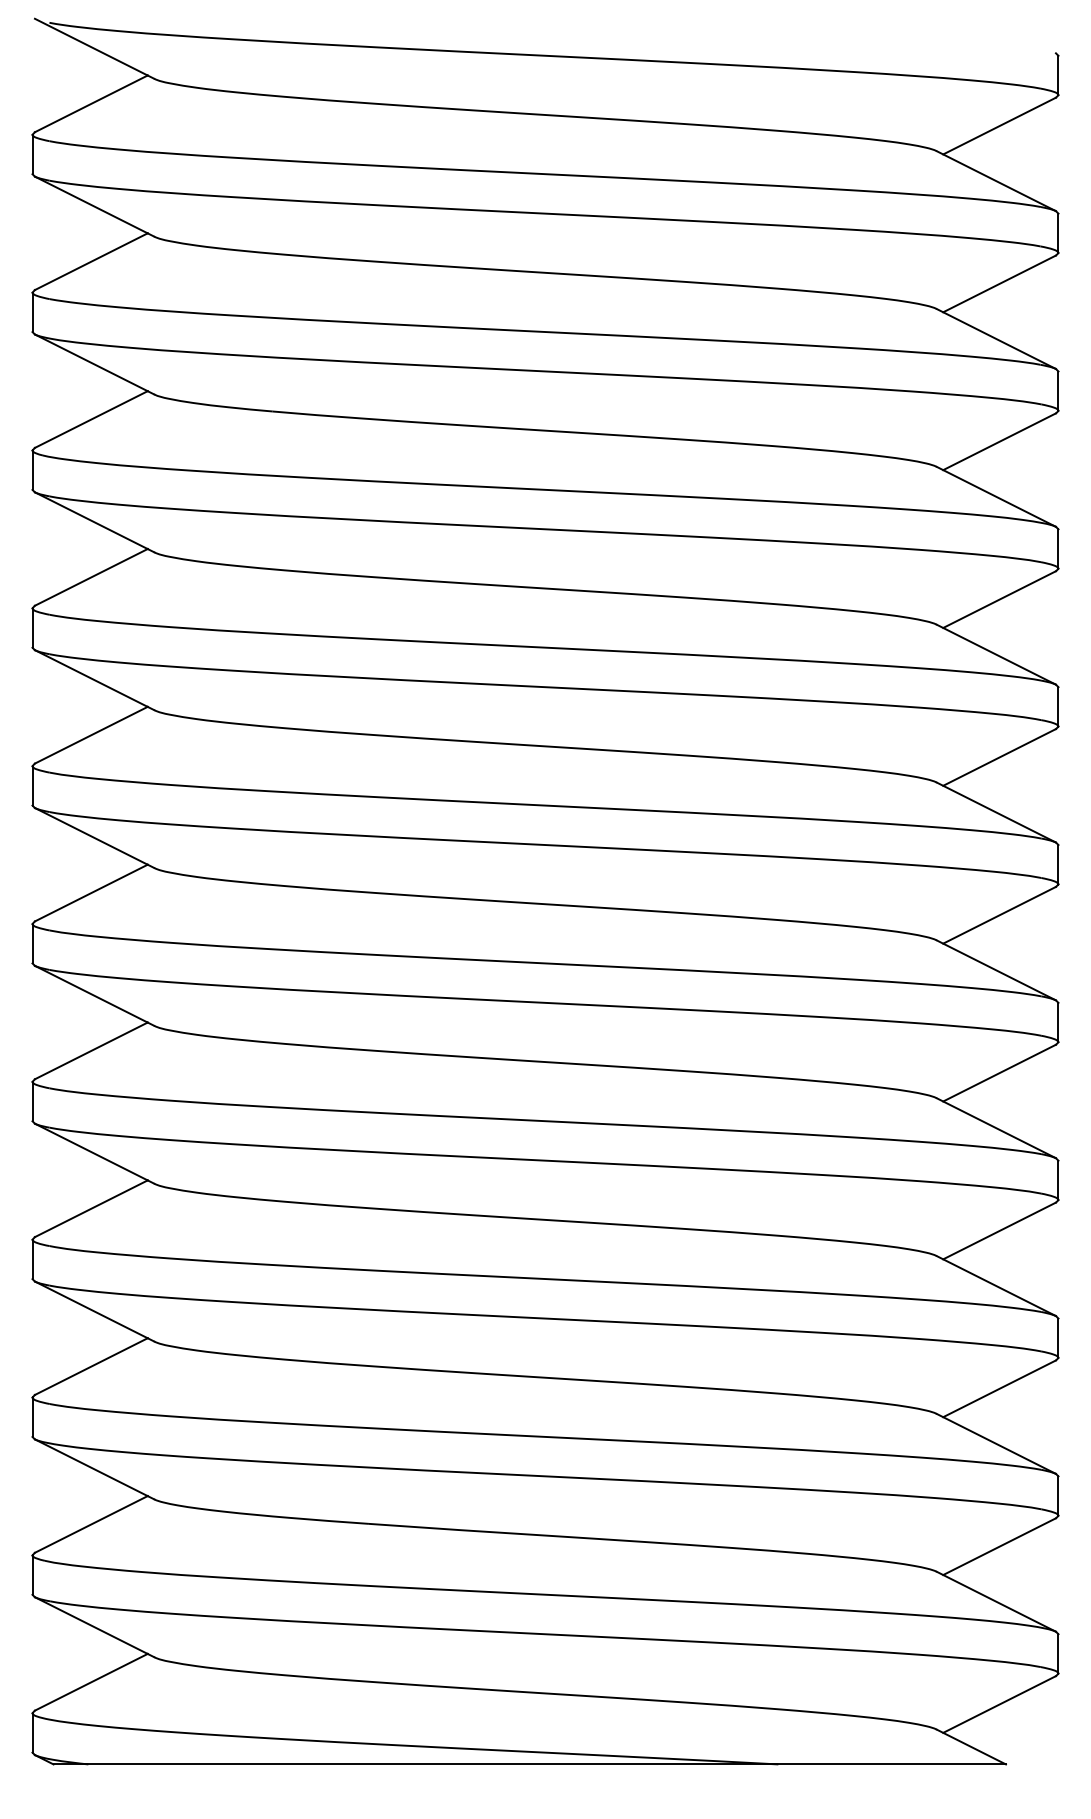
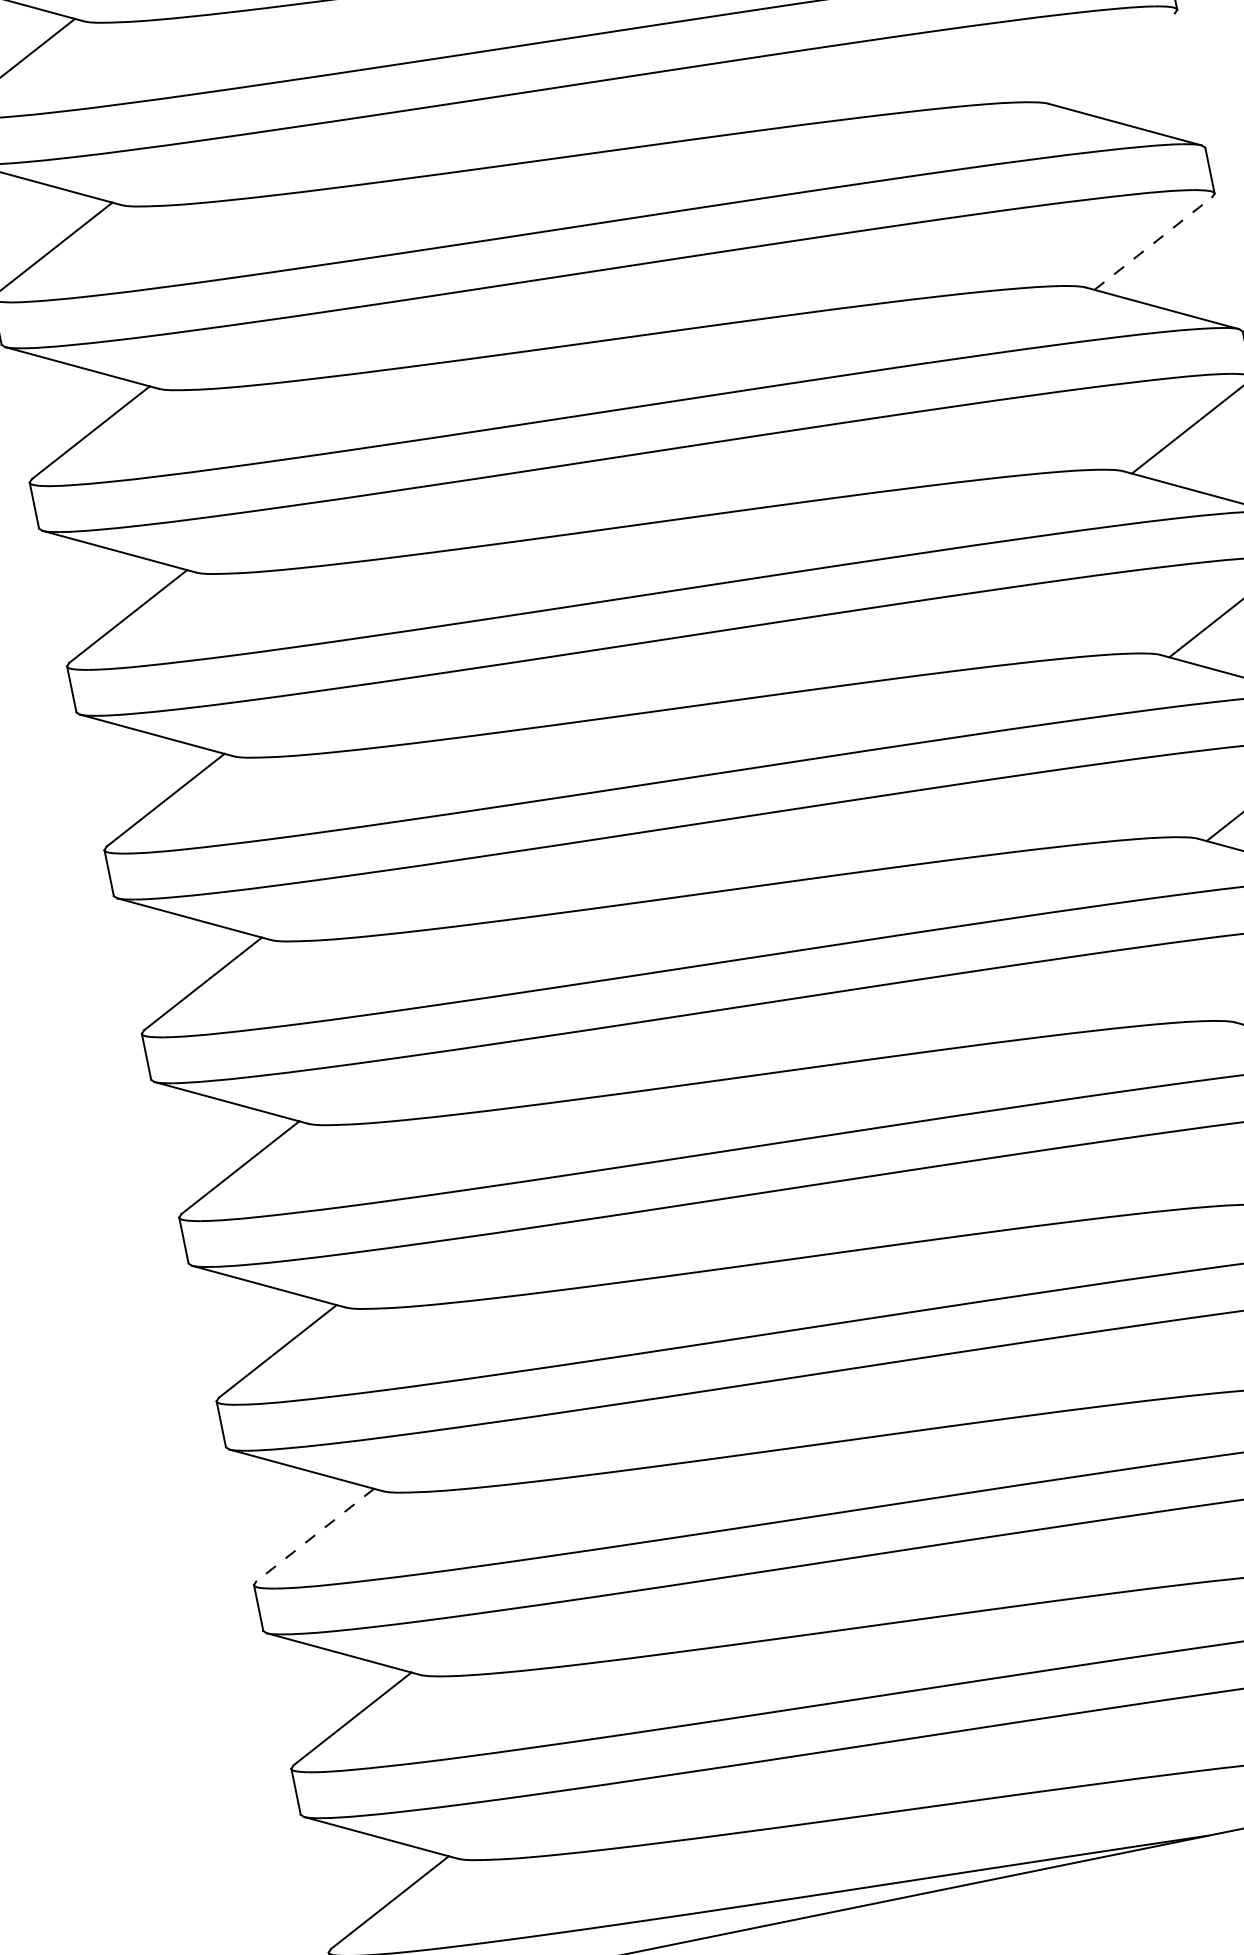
line: (999, 283) -> (1115, 59), removed
line: (1000, 441) -> (1154, 242), solid -> dashed
line: (90, 1366) -> (314, 1535), solid -> dashed

